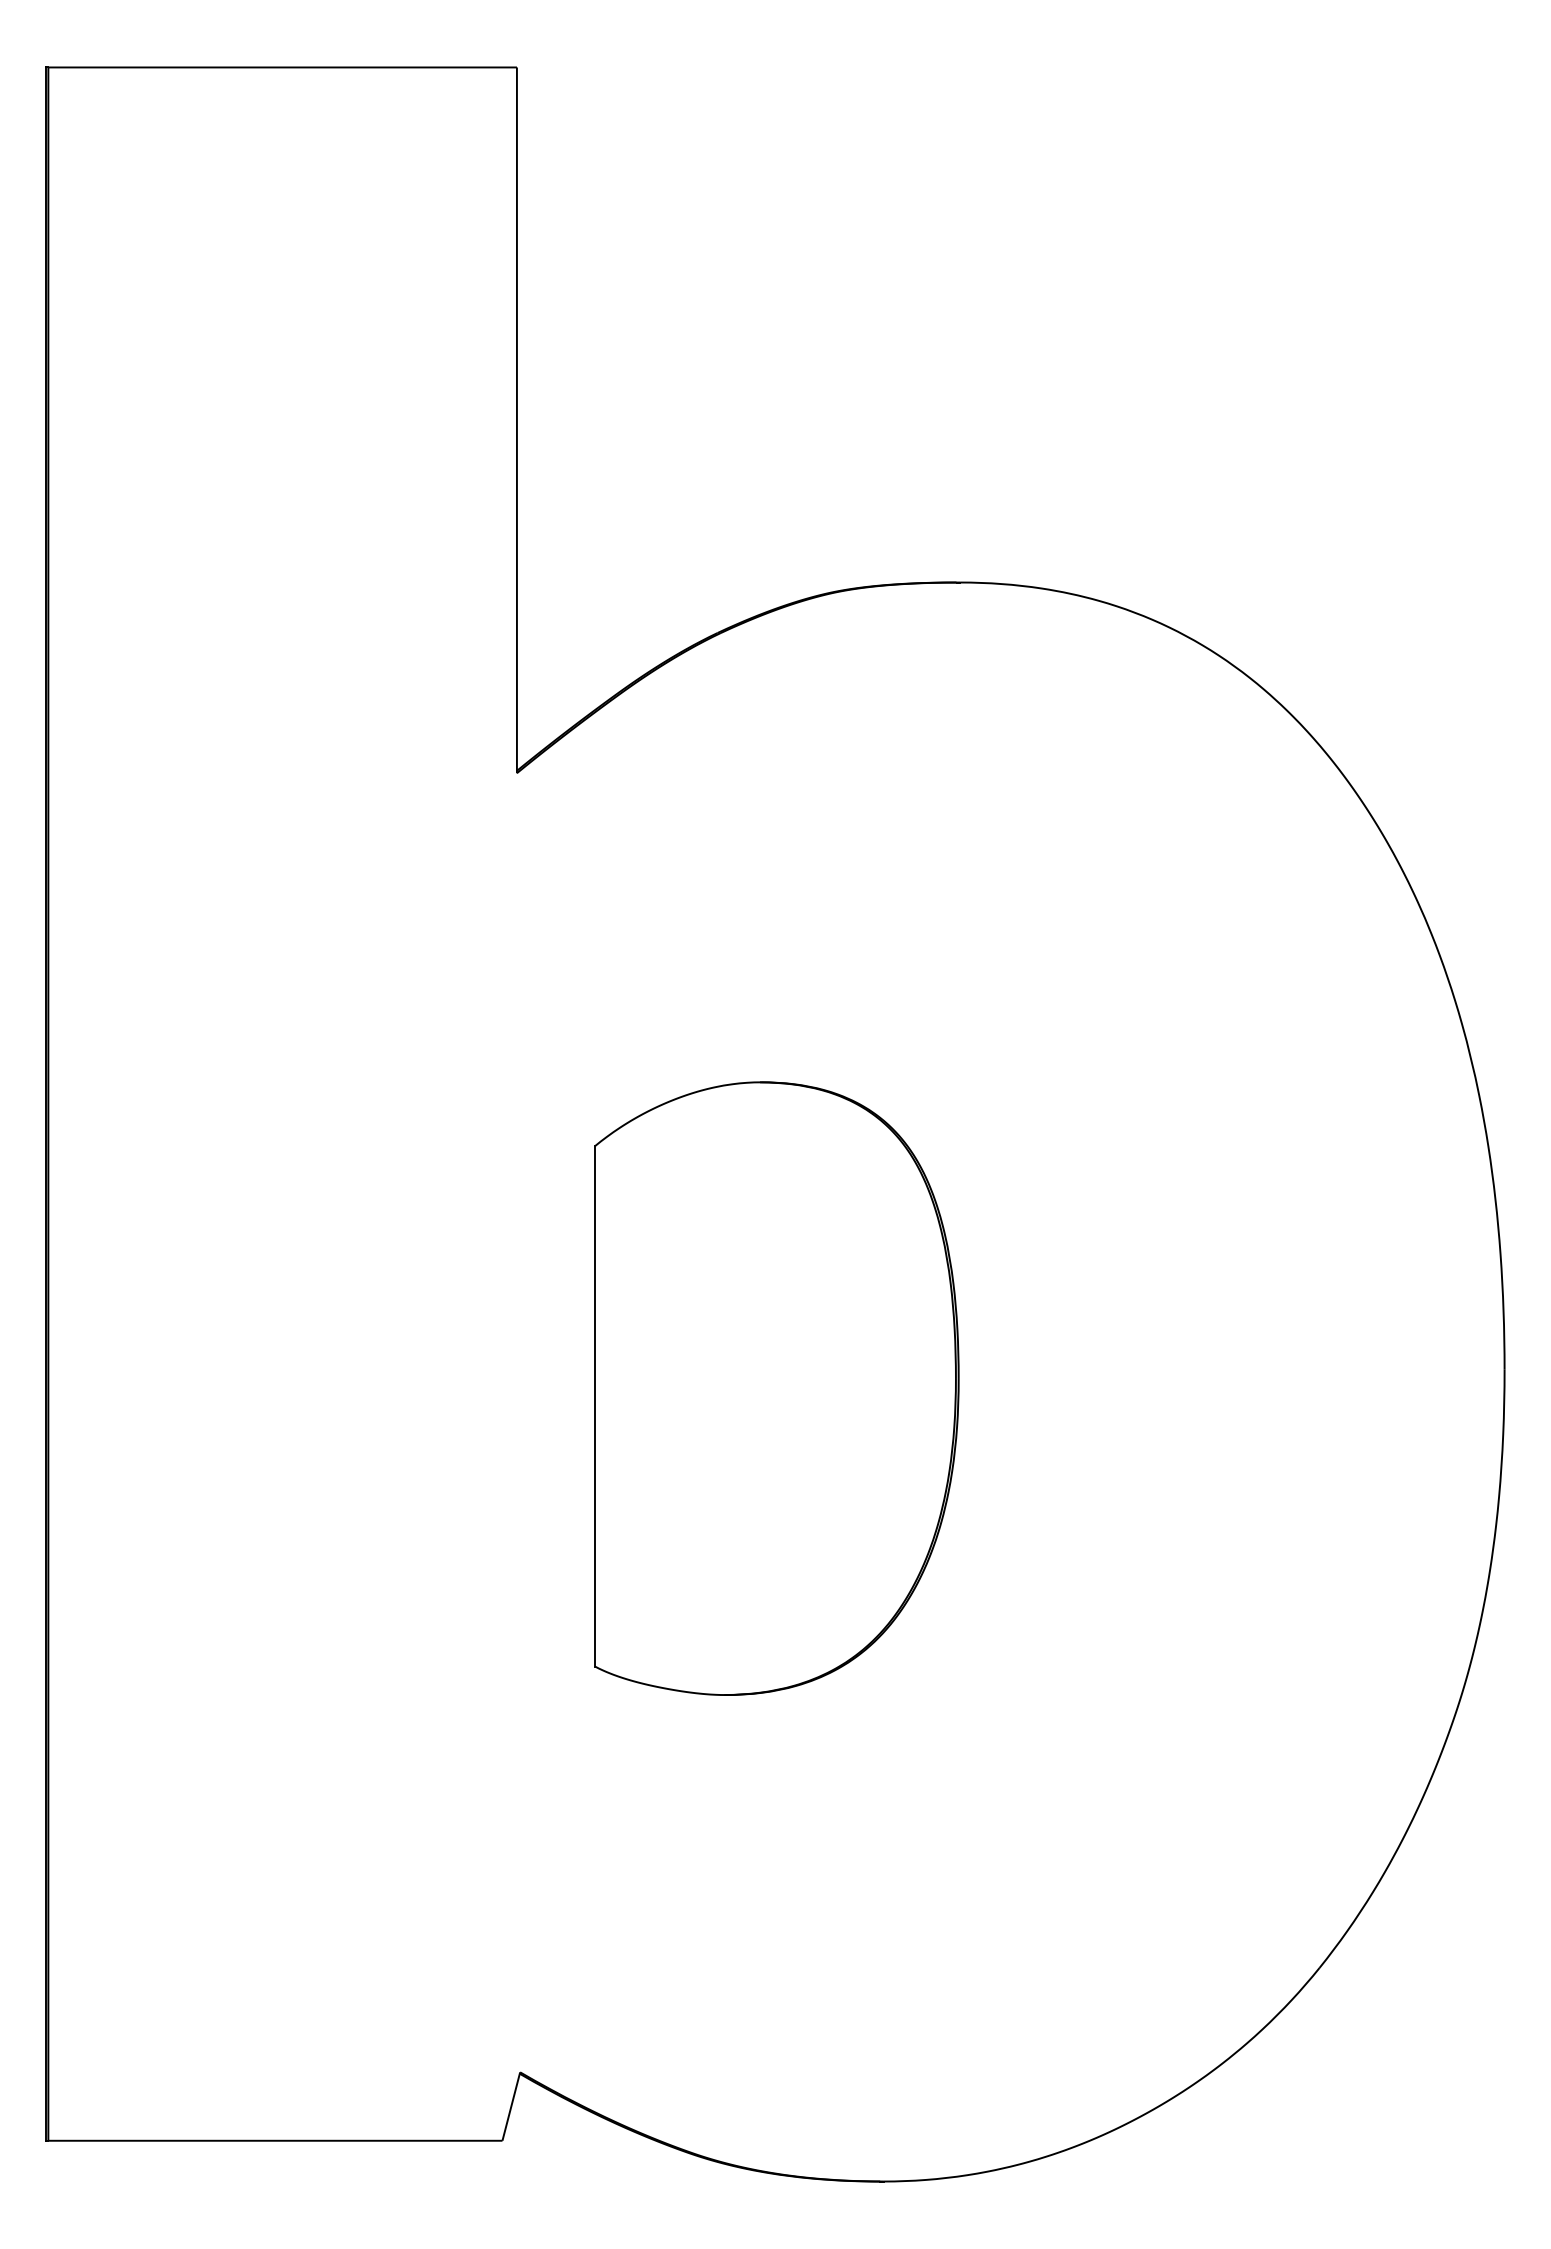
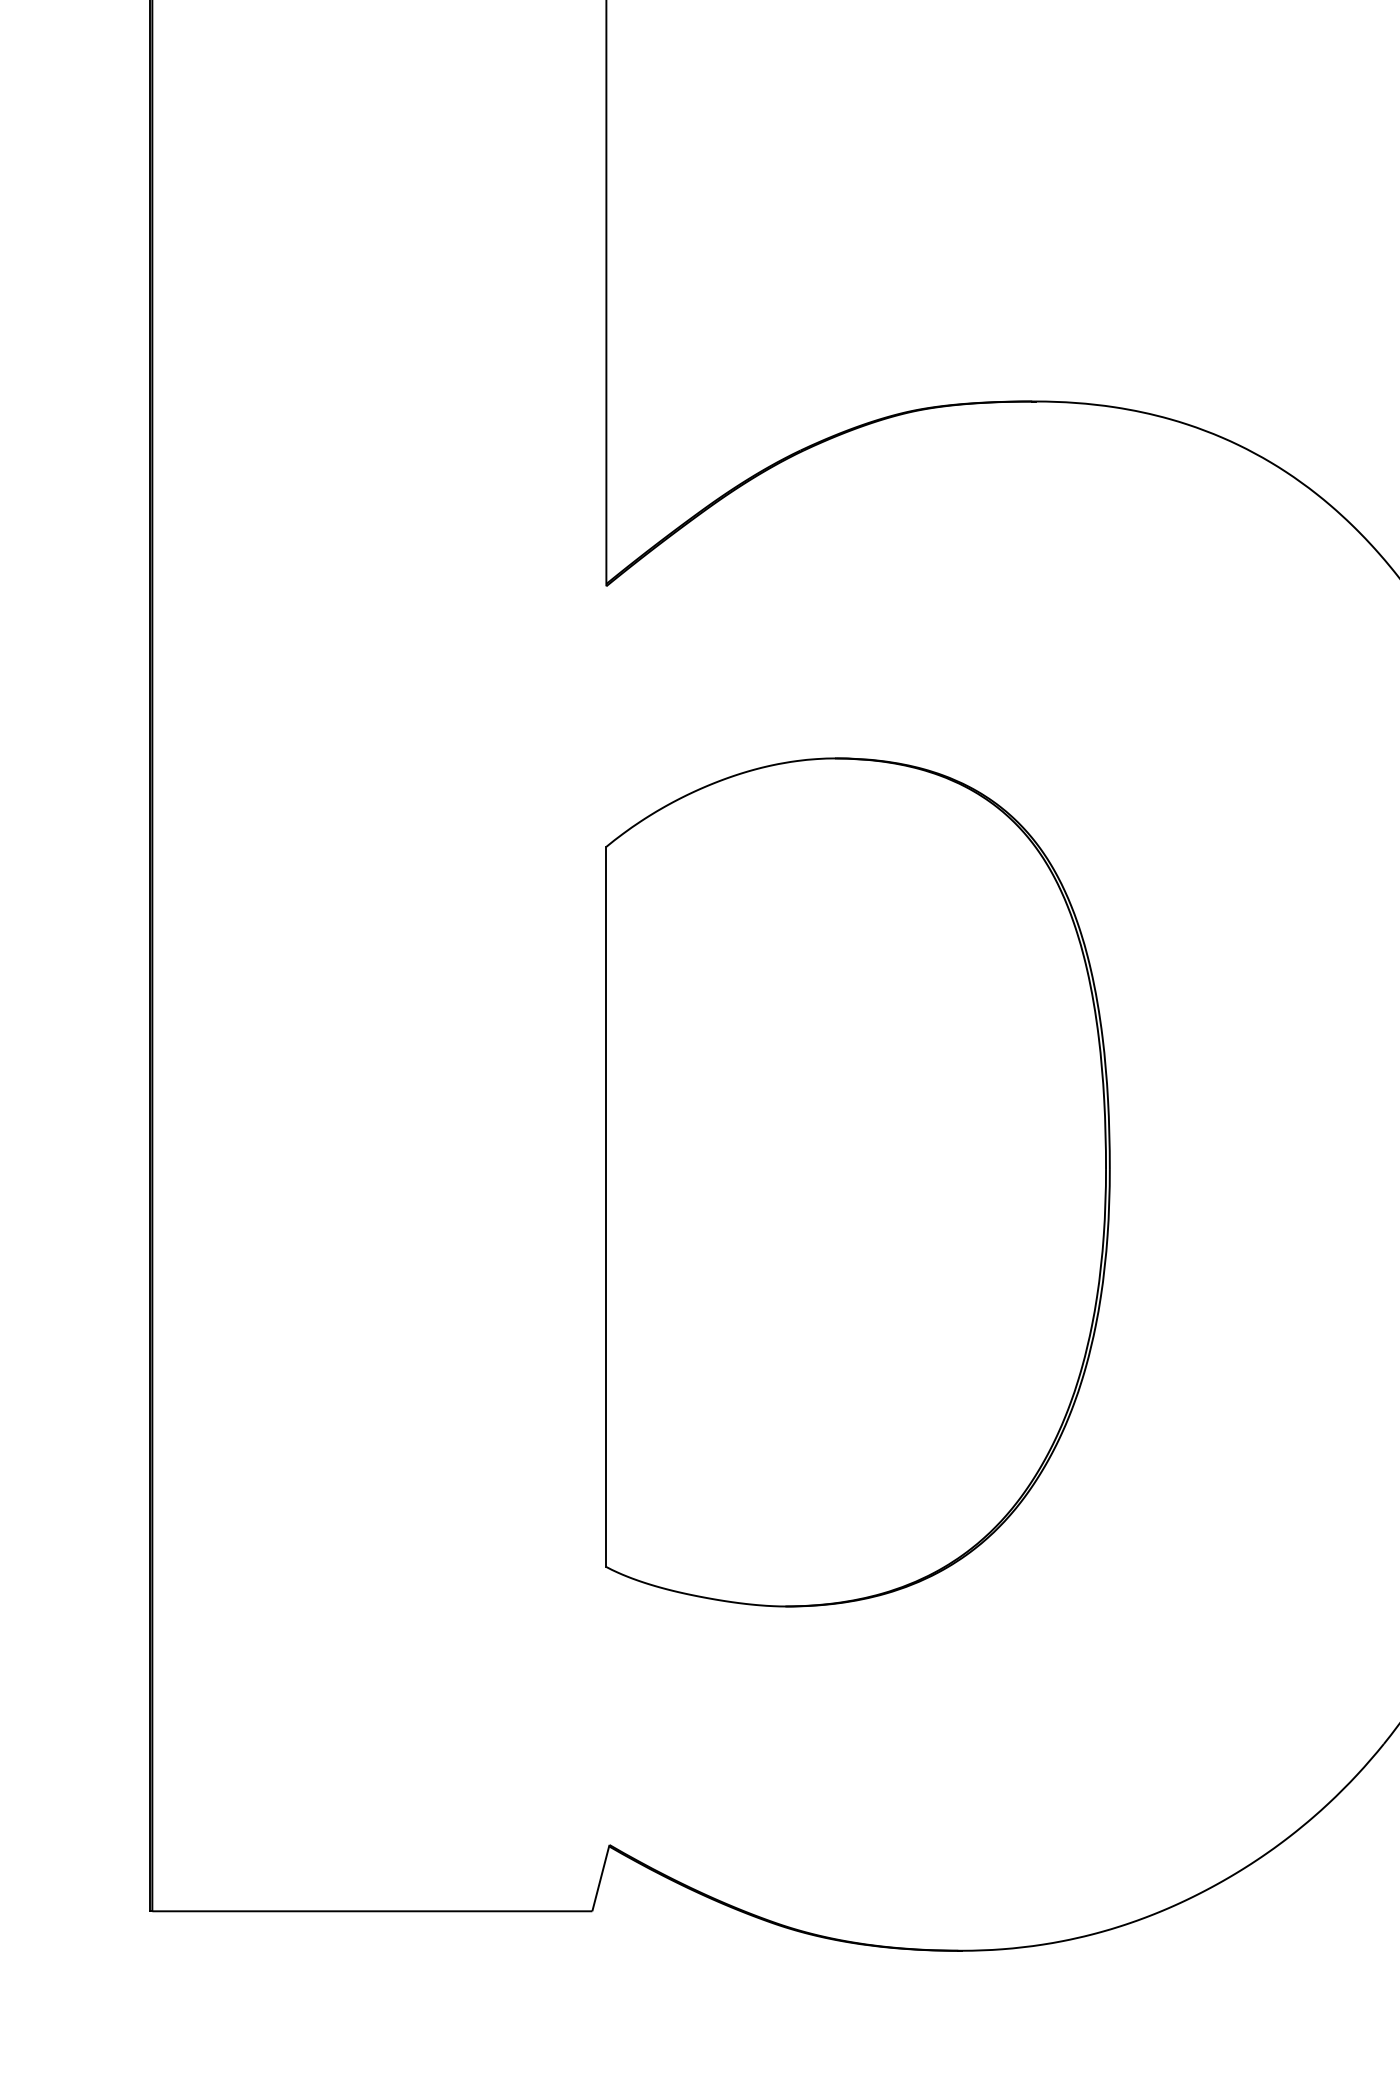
part: (776, 1388) -> (857, 1182), size x1.43

